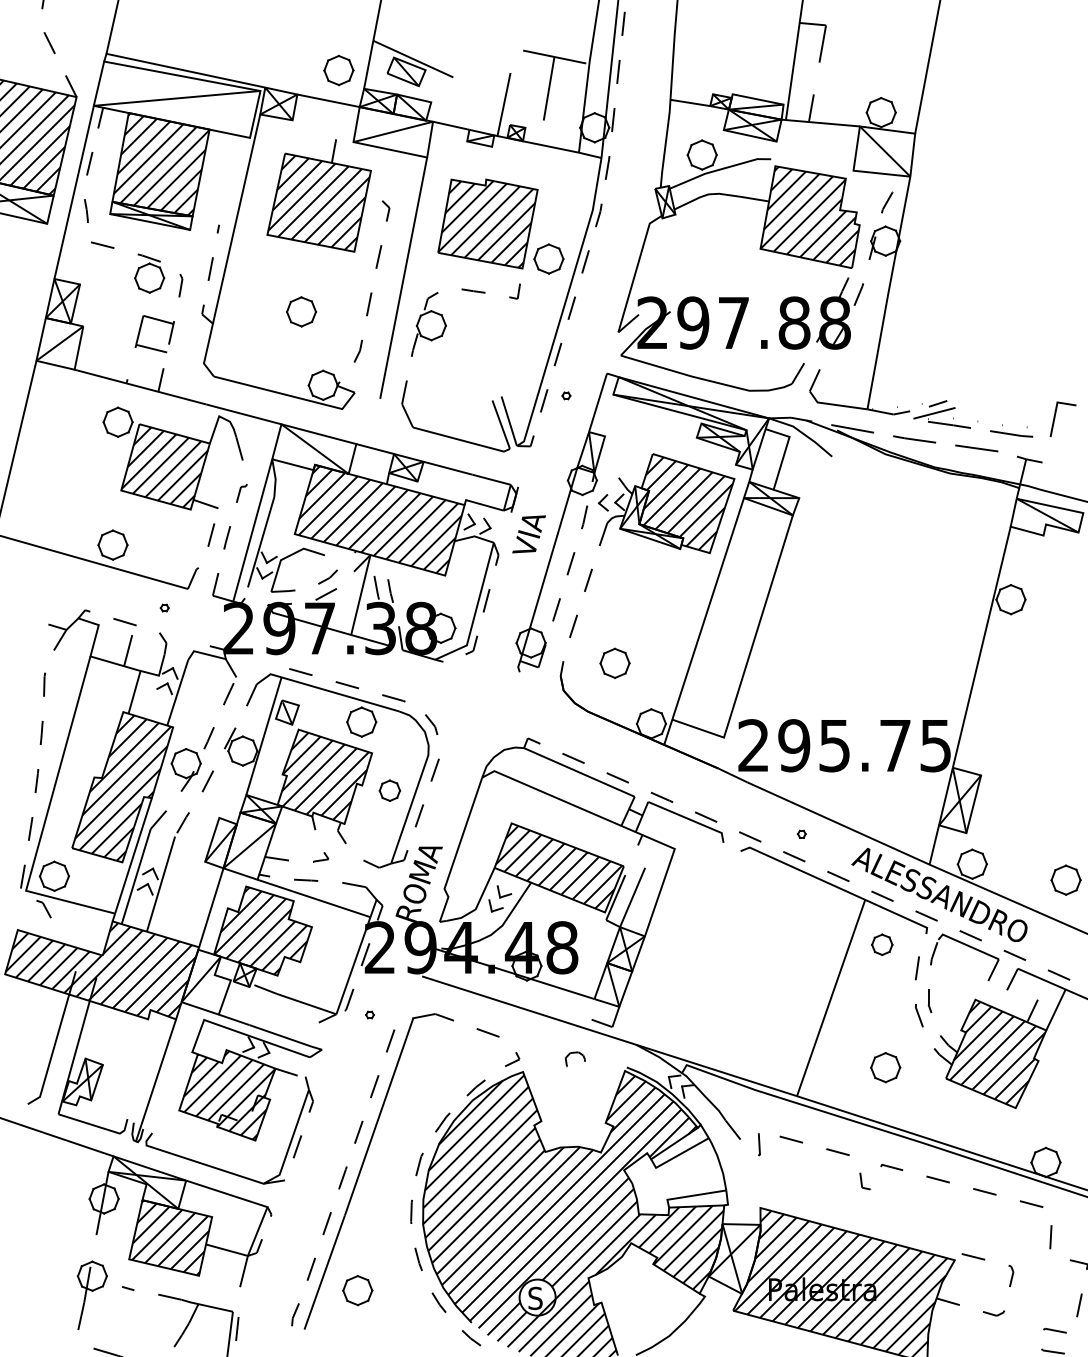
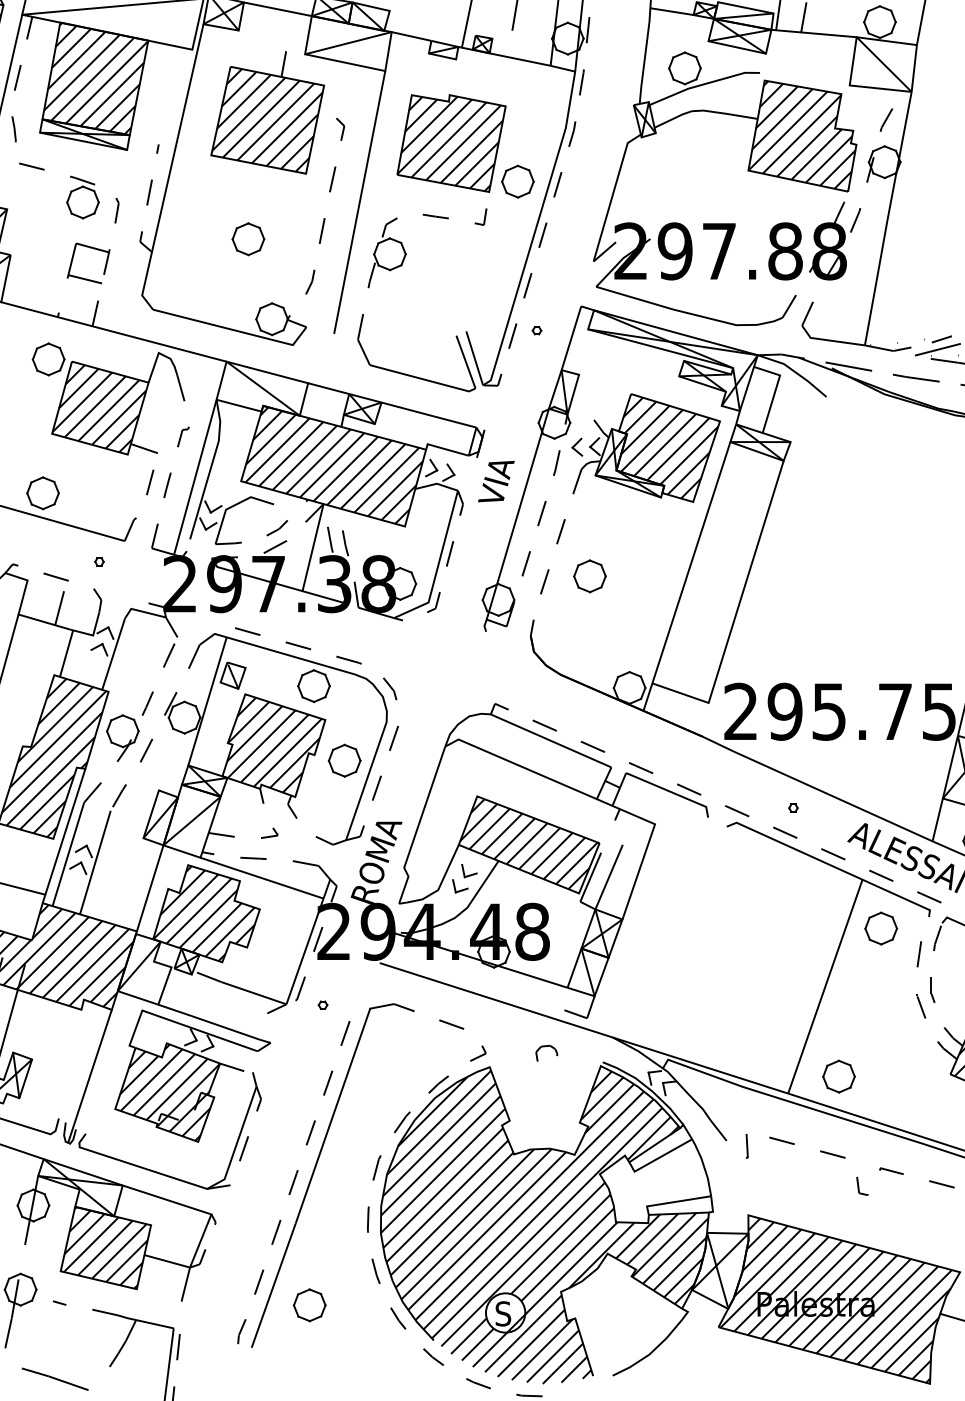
part: (614, 662) -> (589, 575), moved
part: (389, 790) -> (344, 760), size x1.43
part: (881, 944) -> (880, 928), size x1.43
part: (885, 1067) -> (838, 1076), moved

